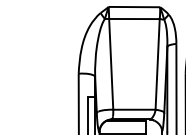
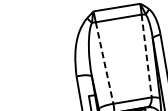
line: (111, 64) -> (104, 63), solid -> dashed
line: (157, 64) -> (146, 56), solid -> dashed

